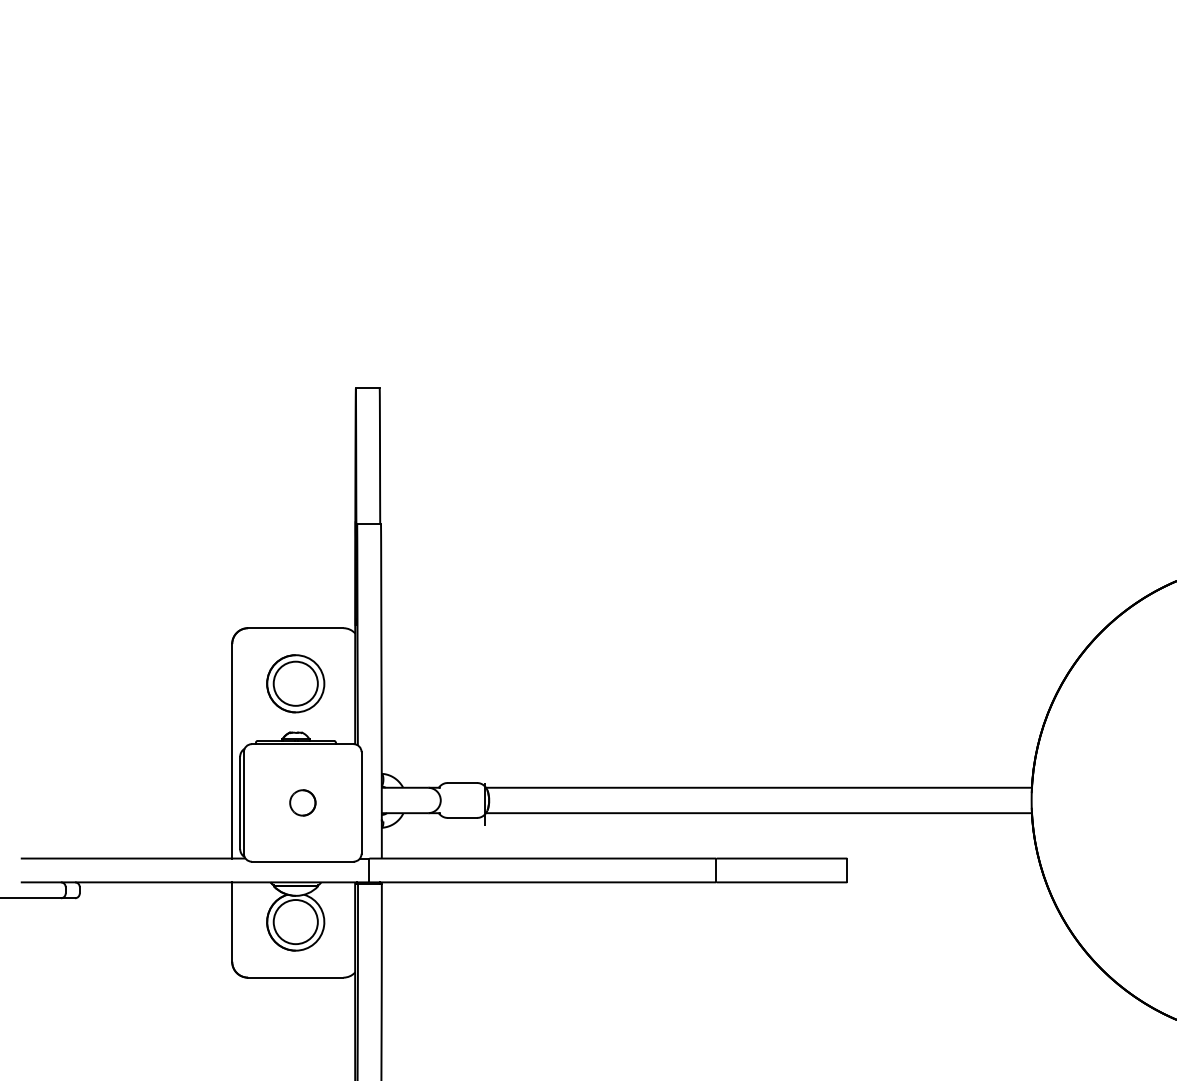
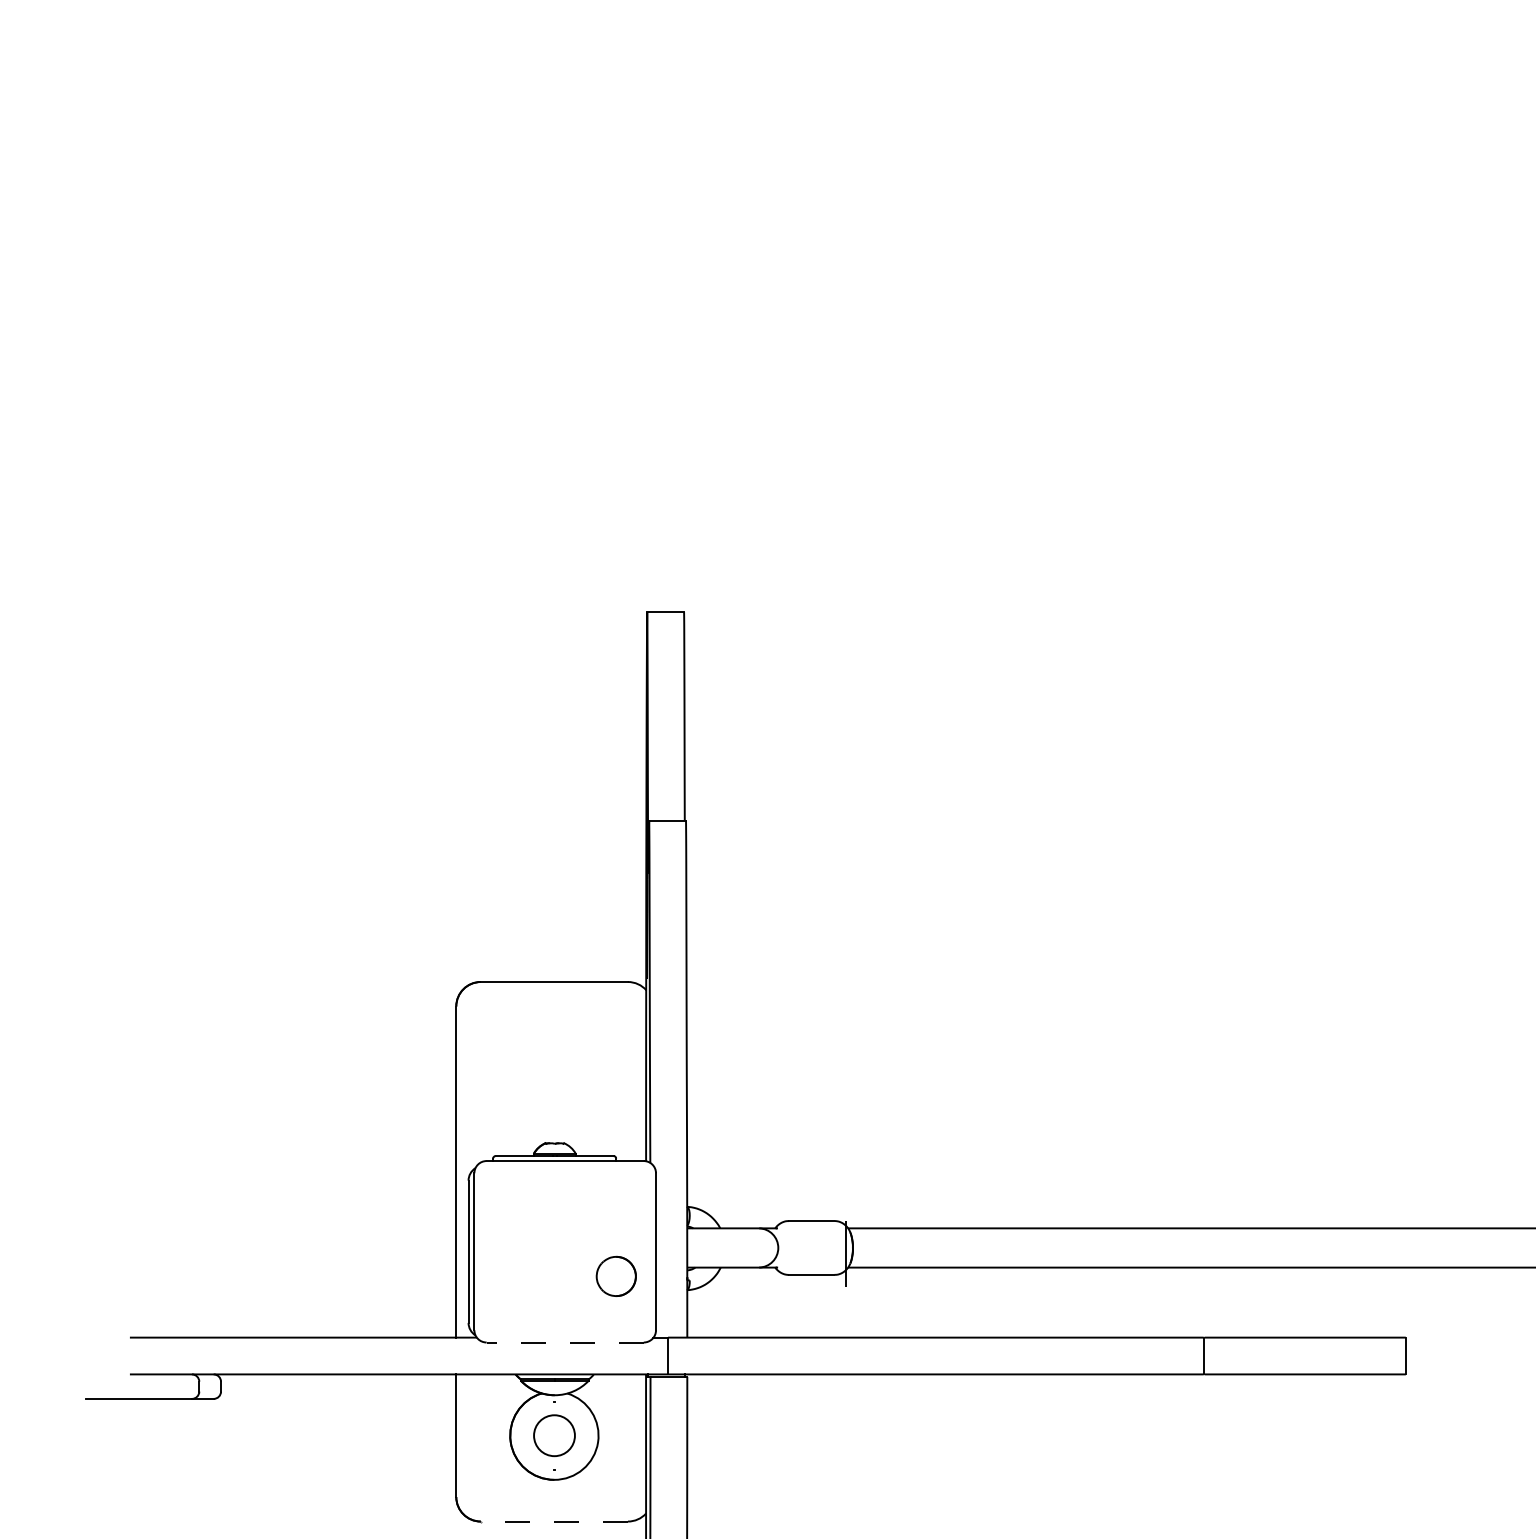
part: (295, 683) -> (554, 1067), removed
part: (302, 802) -> (615, 1275), moved
line: (302, 861) -> (564, 1342), solid -> dashed
circle: (295, 922) -> (554, 1436), size x0.6
line: (295, 977) -> (554, 1521), solid -> dashed

